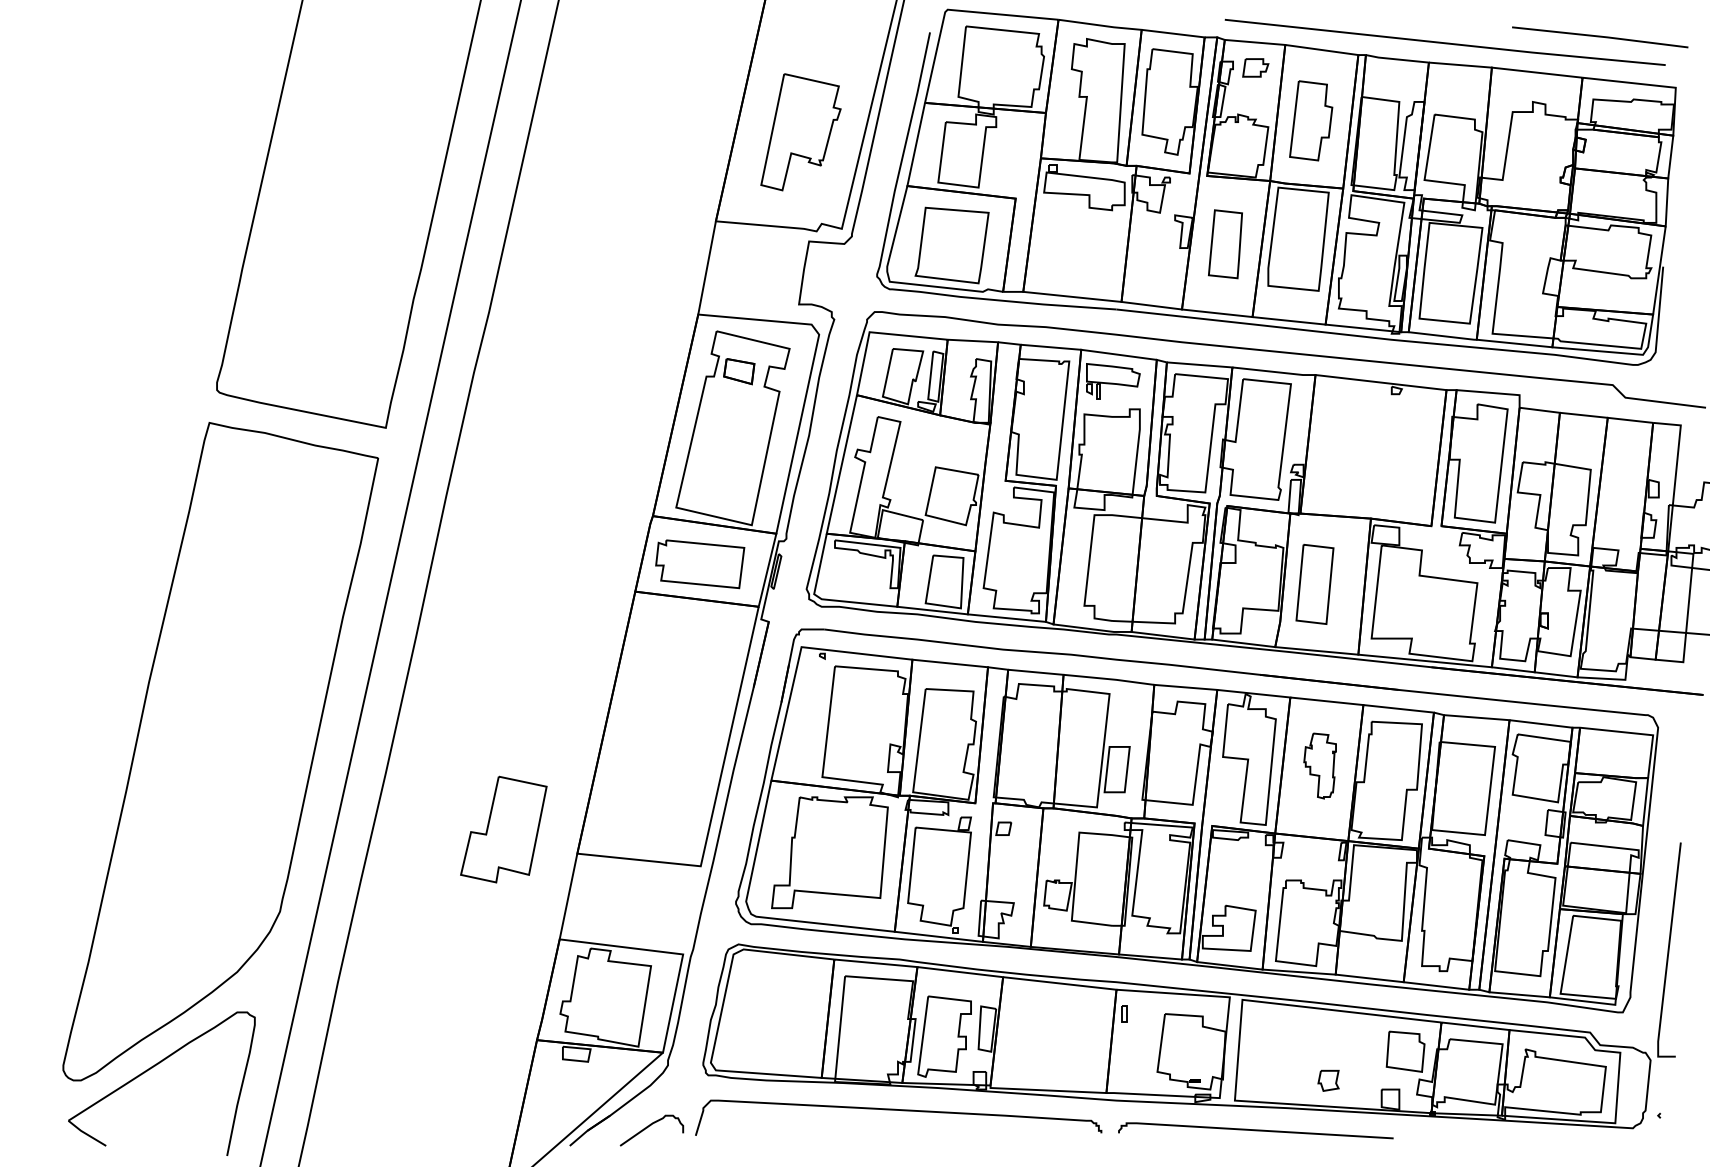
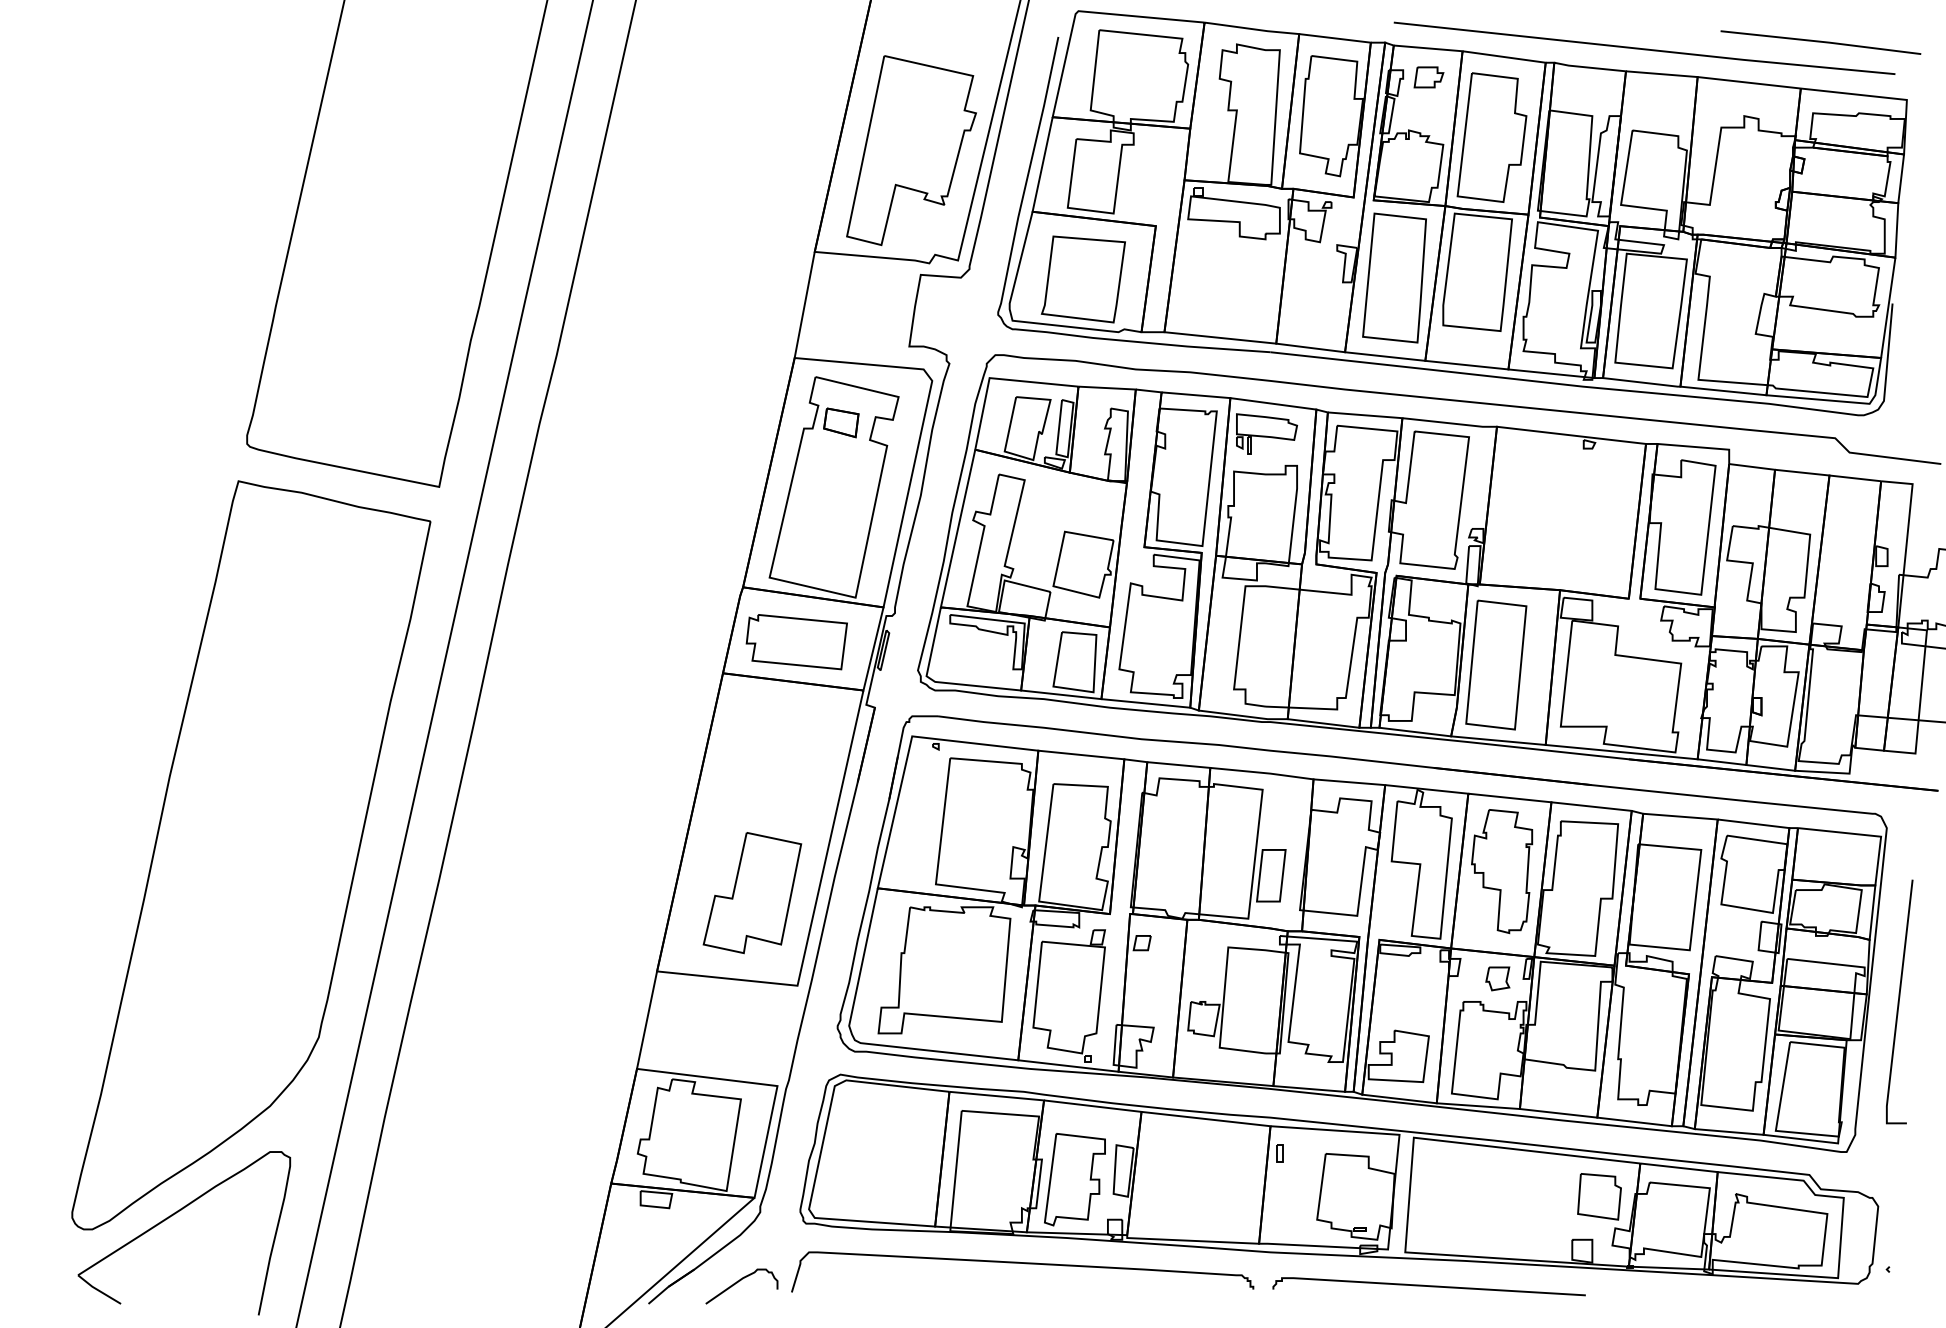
part: (1310, 120) -> (1491, 137), size x1.43
part: (800, 132) -> (911, 150), size x1.43
part: (1225, 243) -> (1394, 277), size x1.67
part: (1315, 583) -> (1496, 664), size x1.43
part: (1320, 765) -> (1502, 871), size x1.67
part: (503, 830) -> (752, 893), moved
line: (1669, 949) -> (1899, 1001), moved
part: (1328, 1080) -> (1497, 978), moved

